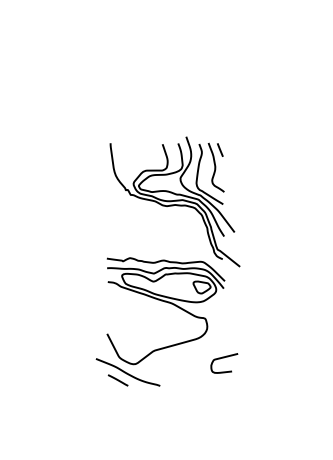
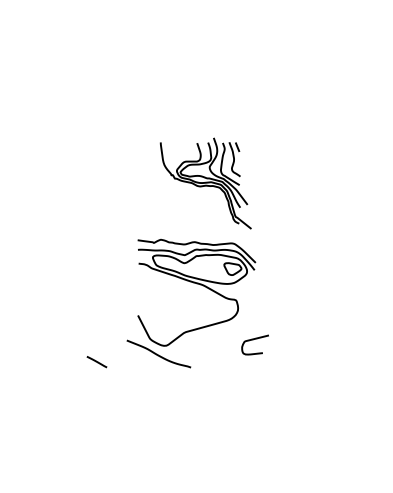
part: (174, 201) -> (205, 183), size x0.7
line: (117, 380) -> (96, 362), moved

